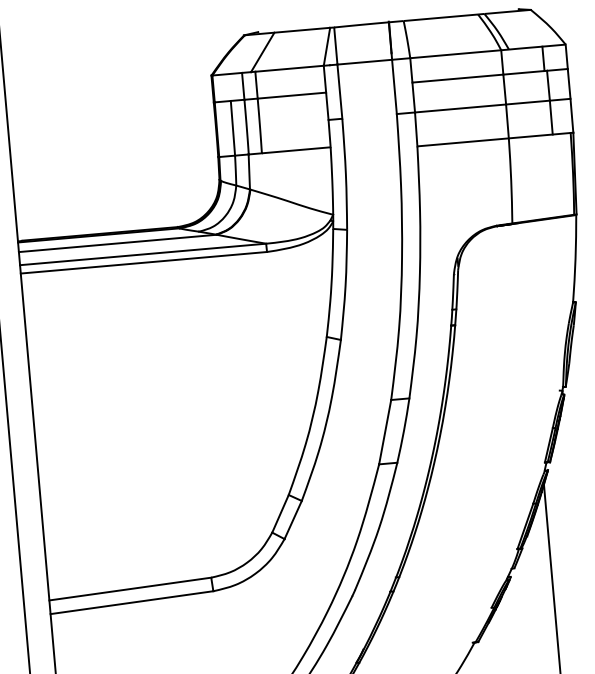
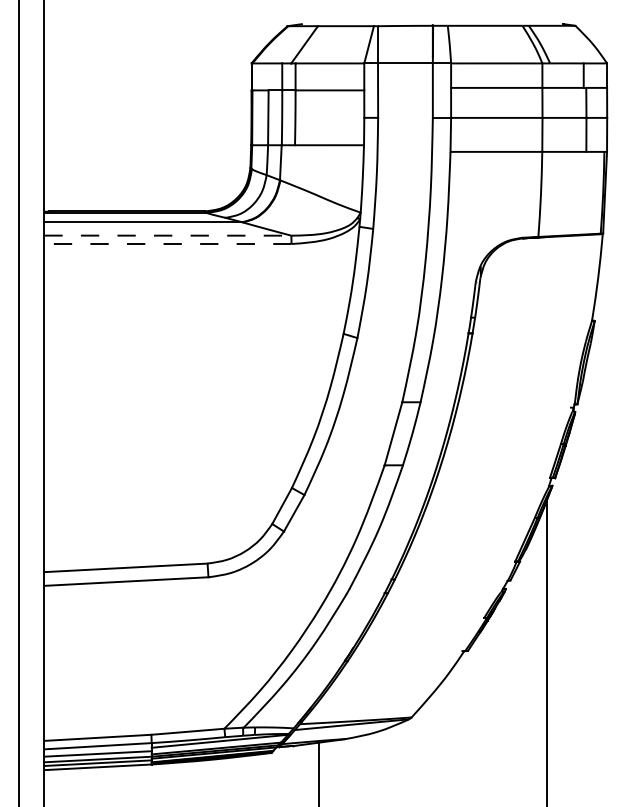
line: (142, 254) -> (167, 235), solid -> dashed
line: (143, 263) -> (167, 244), solid -> dashed

